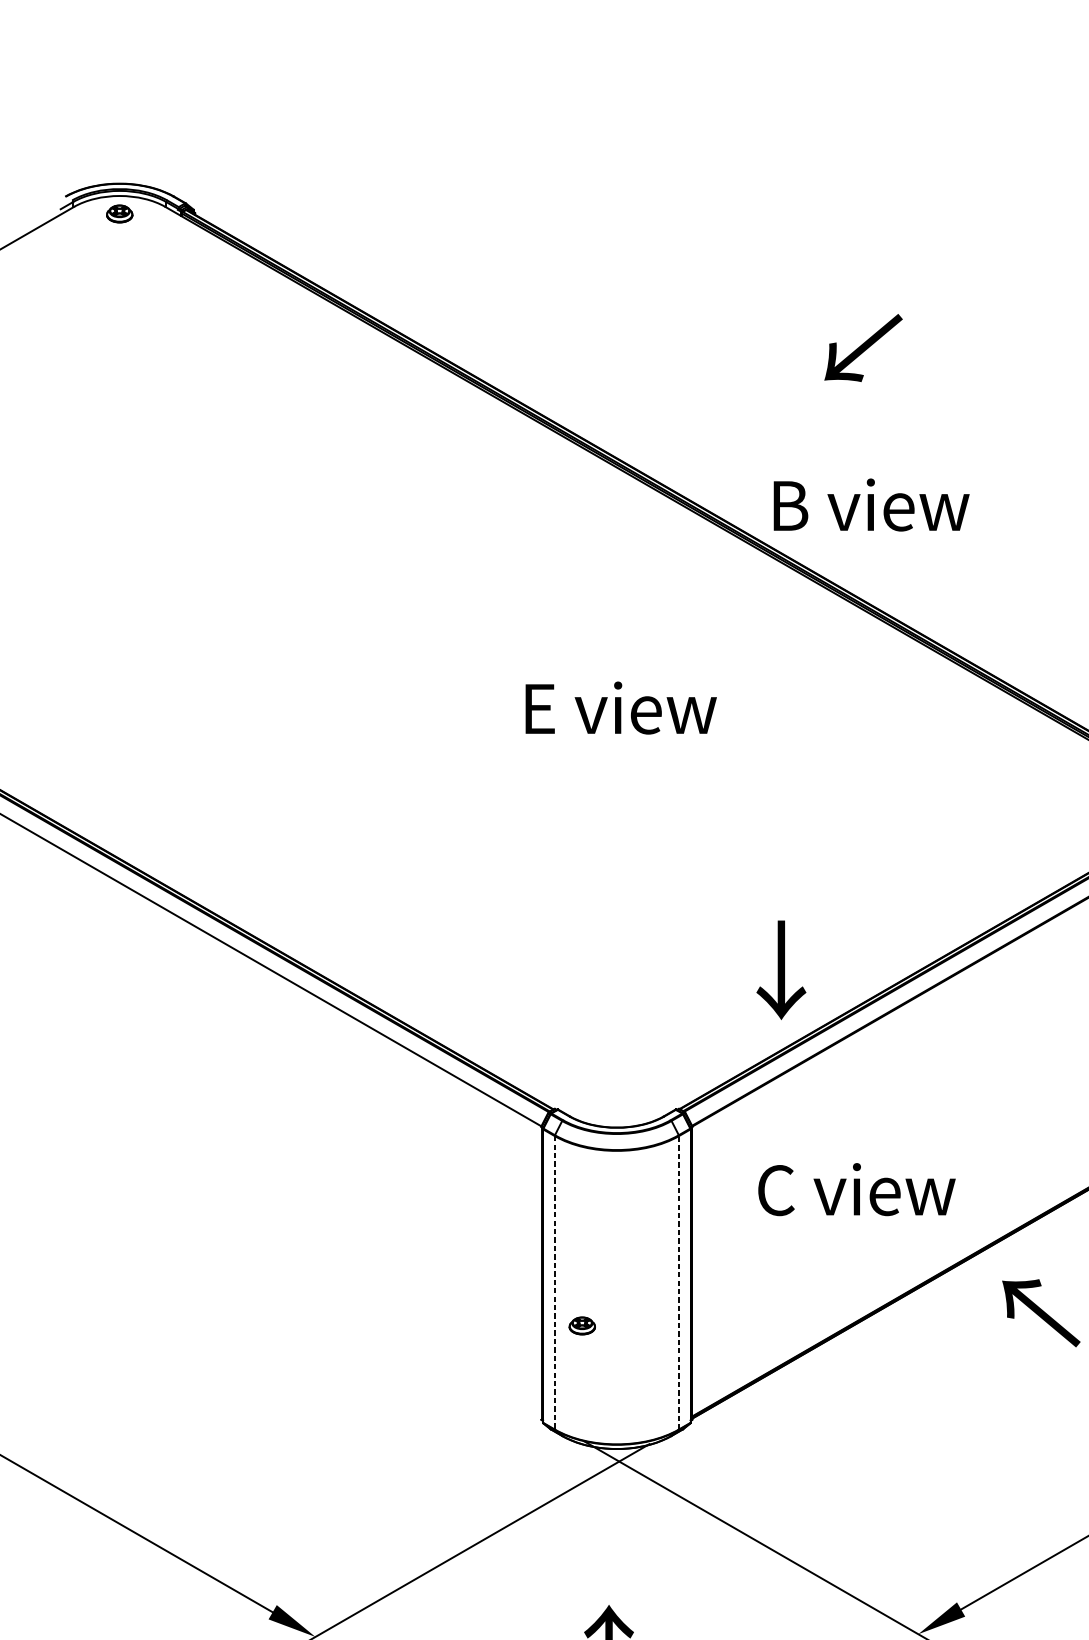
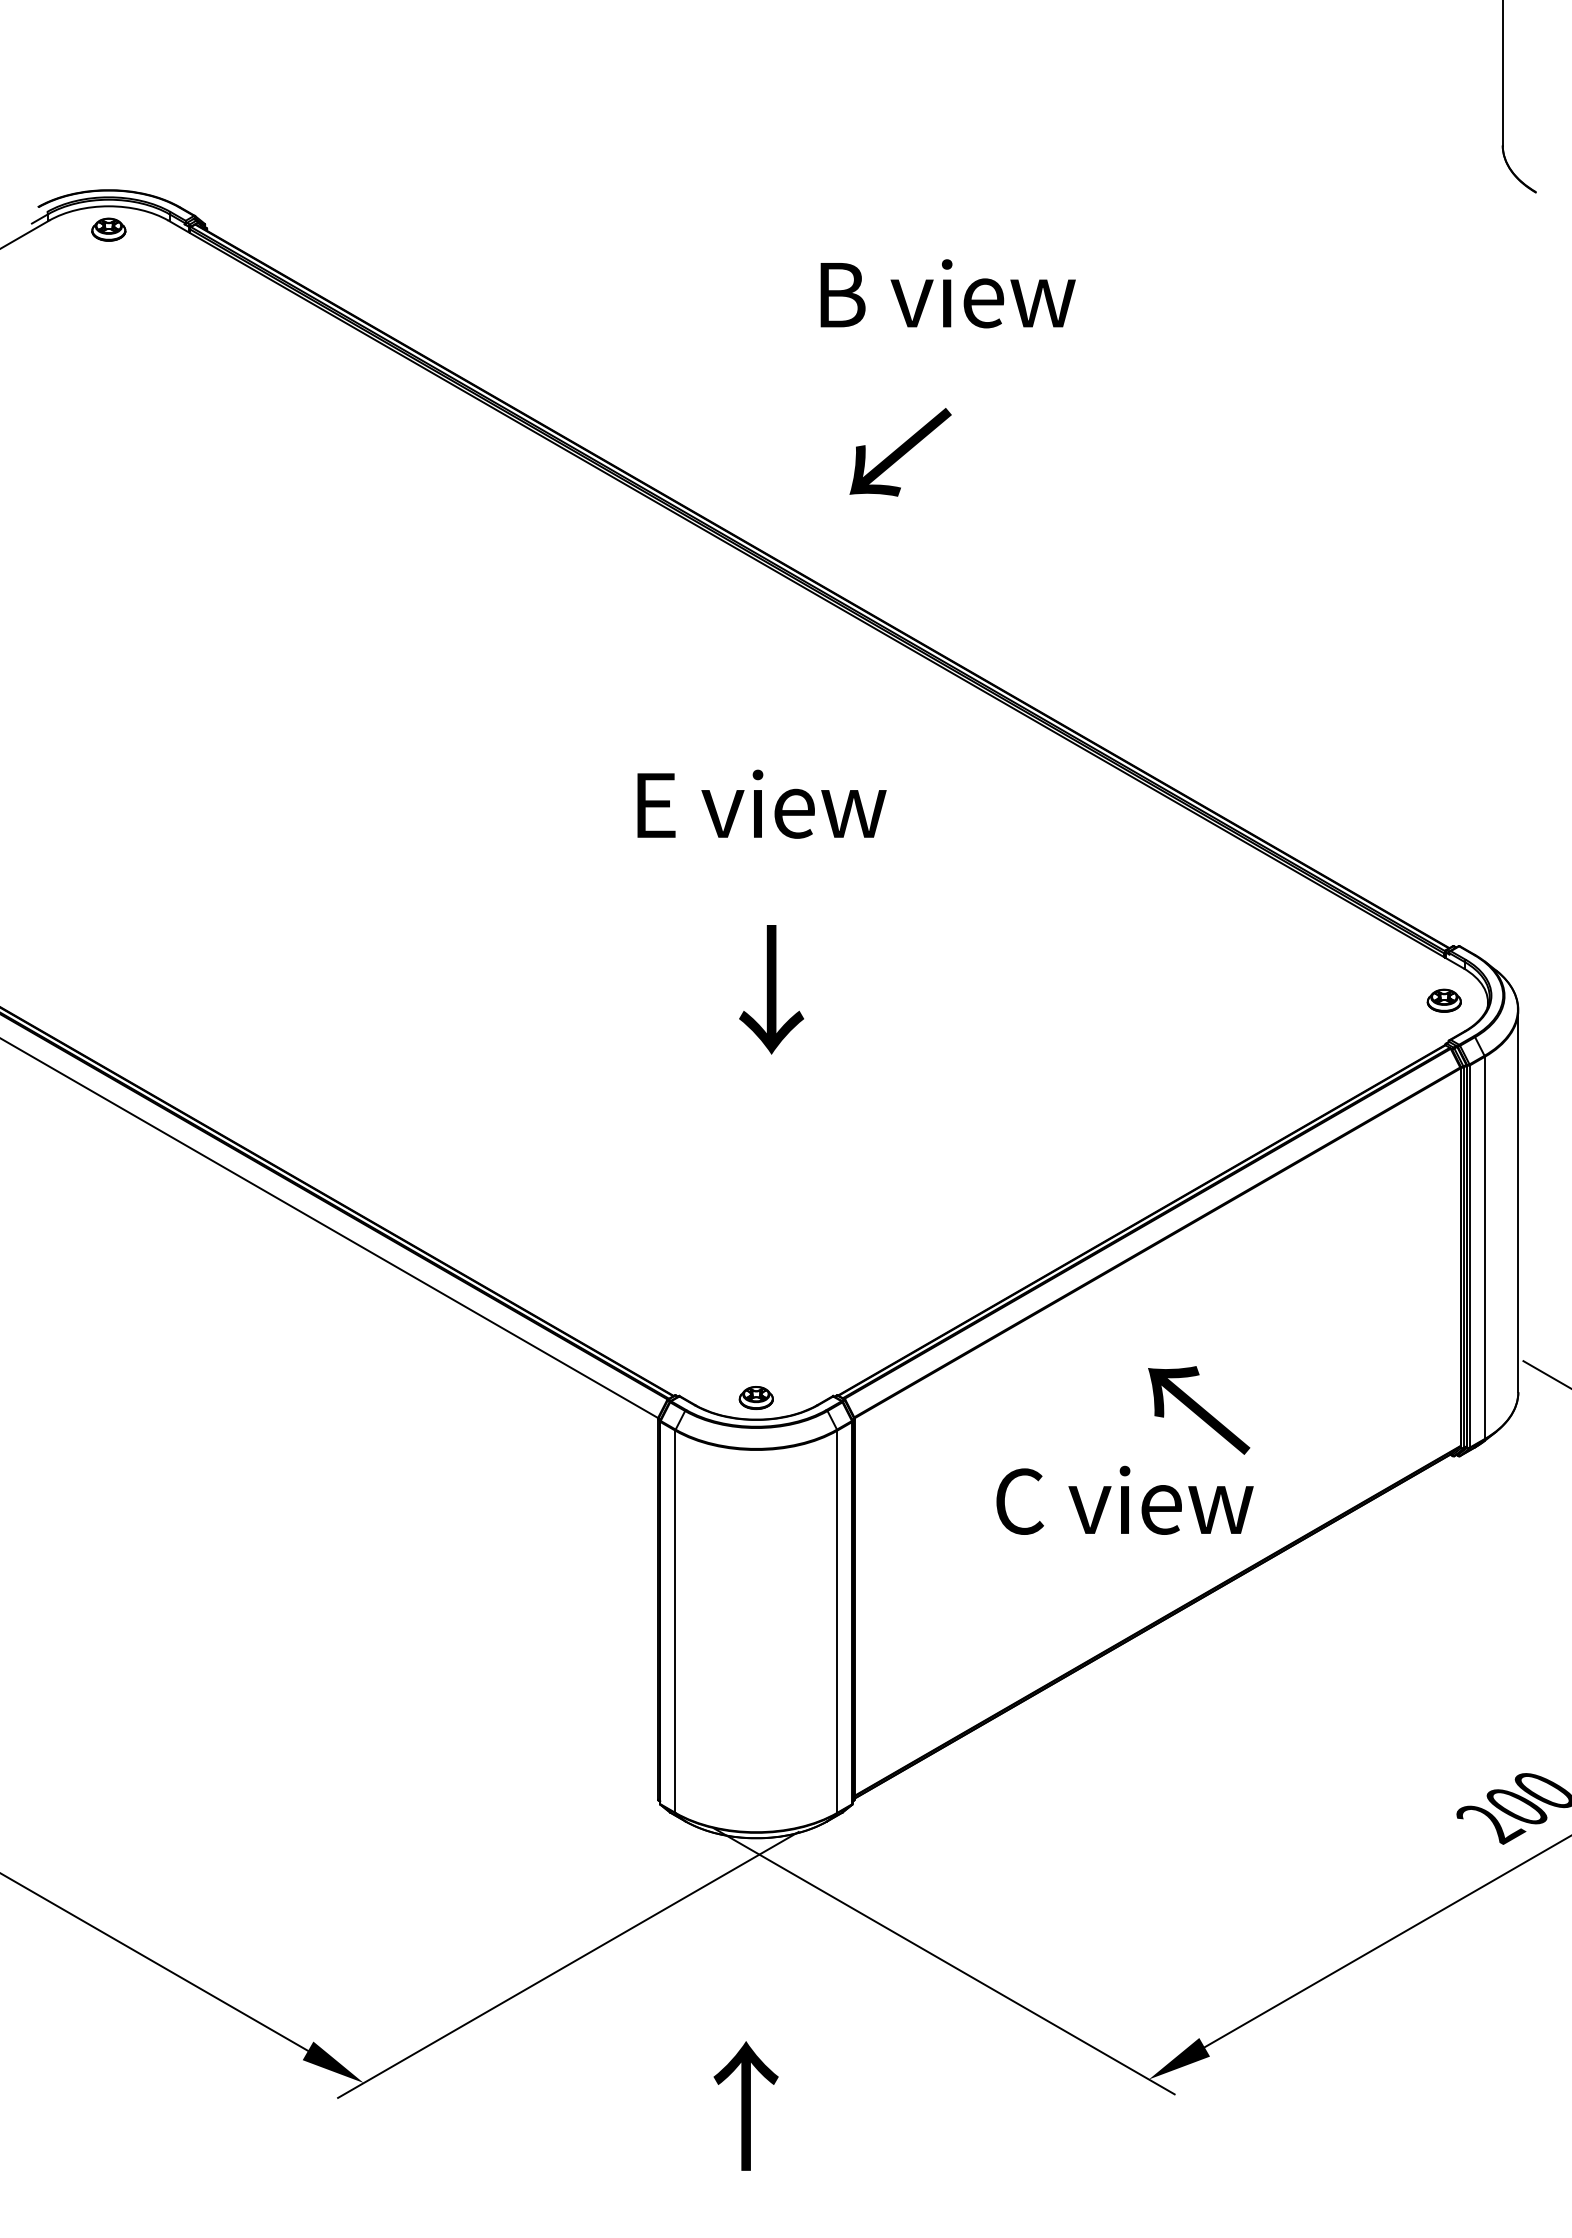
text: (863, 348) -> (900, 452), moved
text: (871, 504) -> (947, 293), moved
text: (620, 707) -> (761, 803), moved
text: (781, 970) -> (771, 989), moved
text: (856, 1188) -> (1124, 1499), moved
line: (679, 1282) -> (837, 1621), dashed -> solid
line: (554, 1283) -> (675, 1622), dashed -> solid
text: (1041, 1313) -> (1199, 1410), moved
part: (581, 1325) -> (755, 1397), moved

